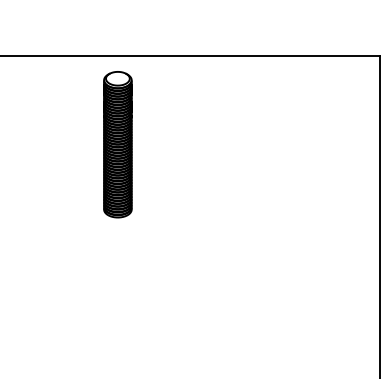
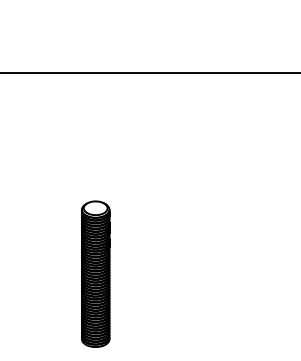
part: (117, 144) -> (95, 274), moved

